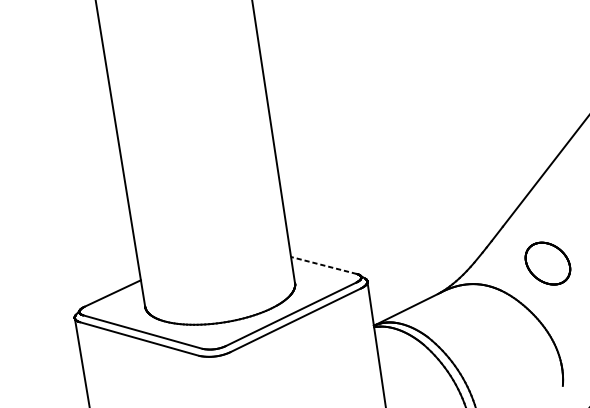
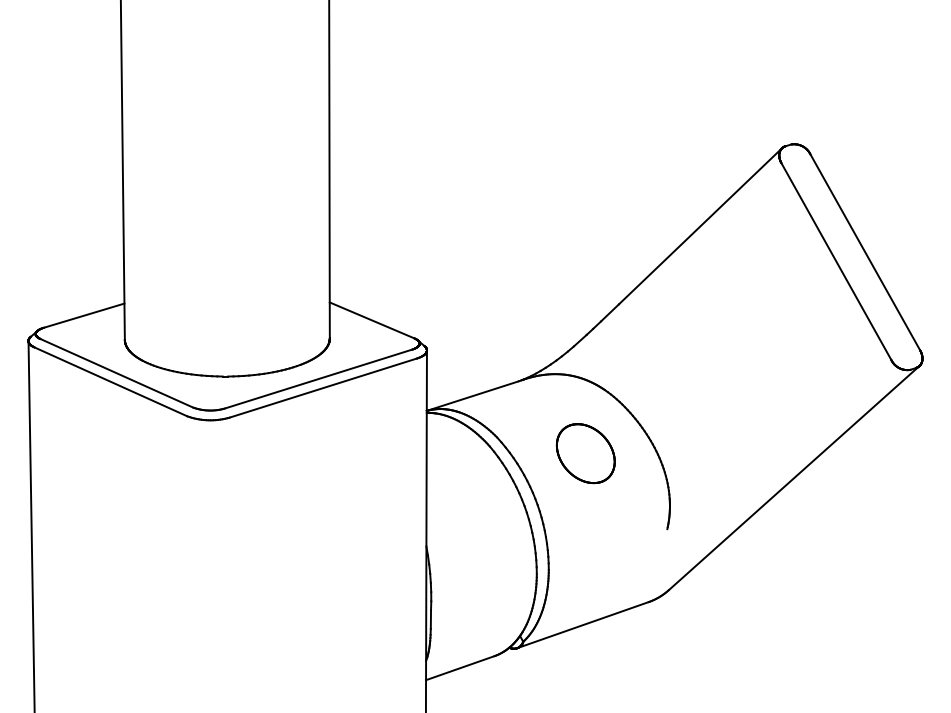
part: (547, 263) -> (585, 453), moved
line: (324, 265) -> (372, 320), dashed -> solid

